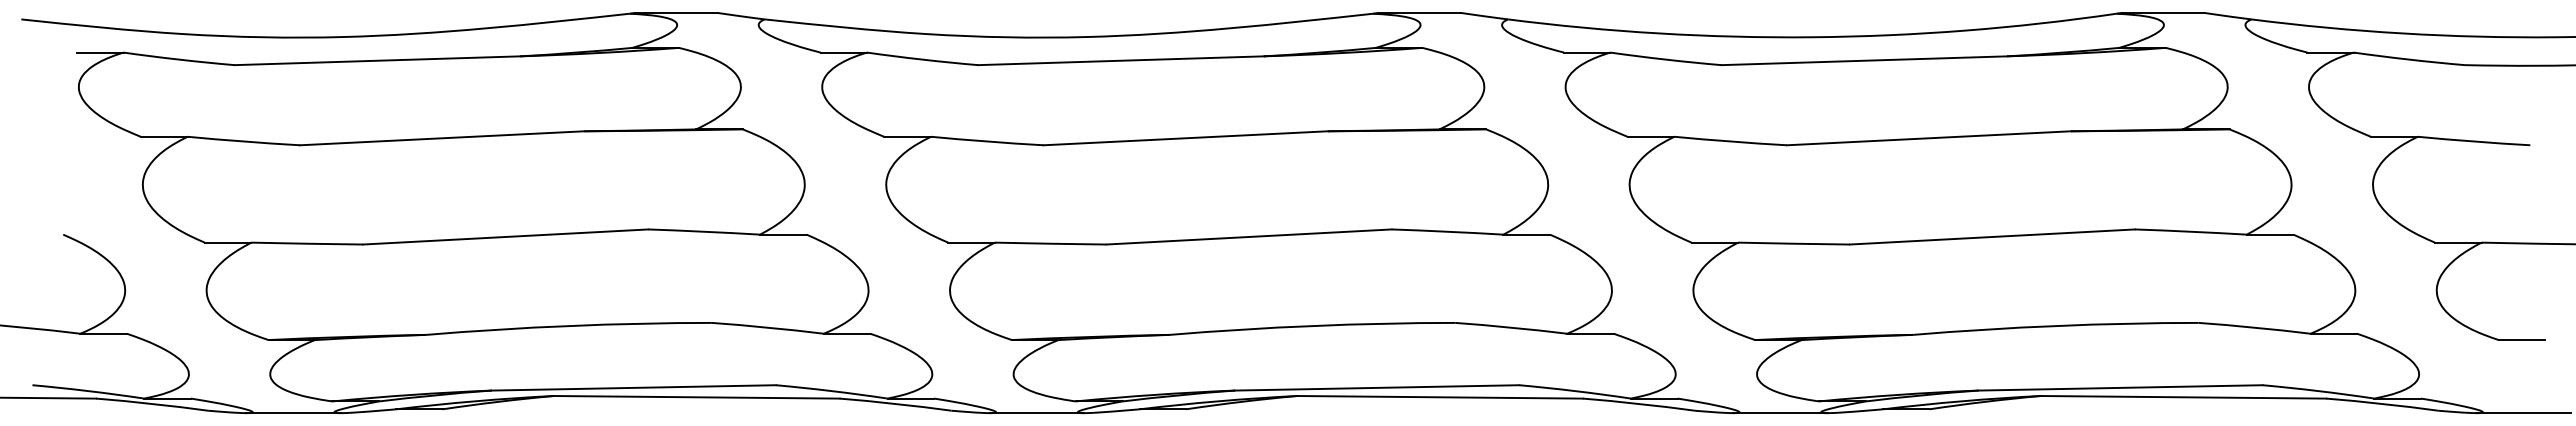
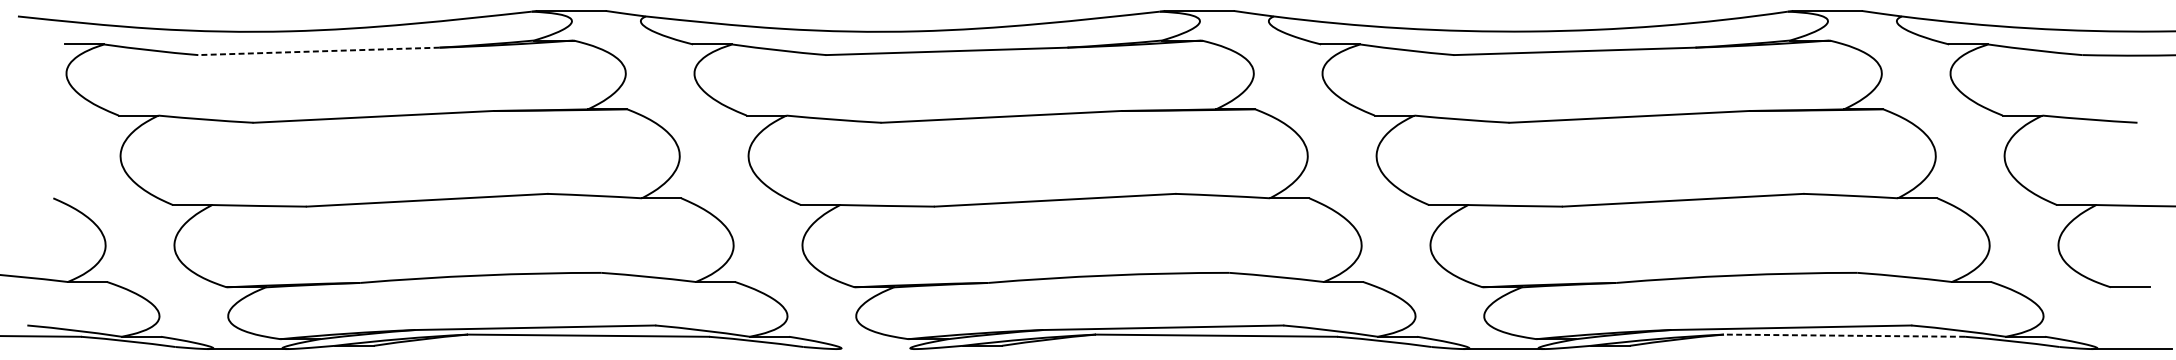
line: (377, 60) -> (318, 51), solid -> dashed
line: (2183, 397) -> (1844, 335), solid -> dashed
line: (1036, 413) -> (875, 349), removed

